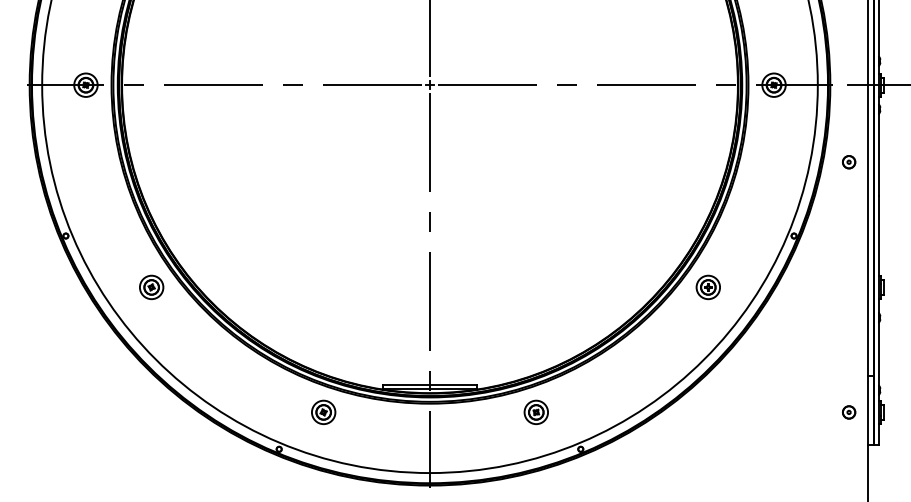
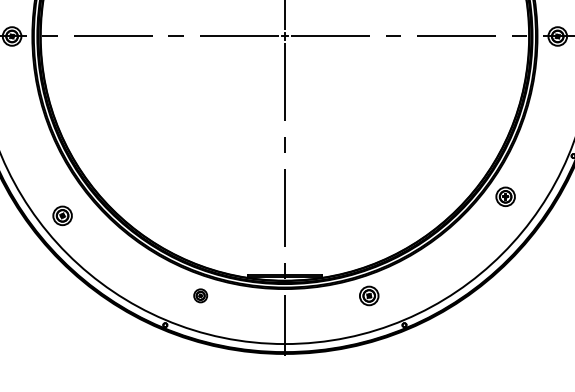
part: (151, 287) -> (62, 215), moved
part: (323, 411) -> (200, 295), size x0.7

